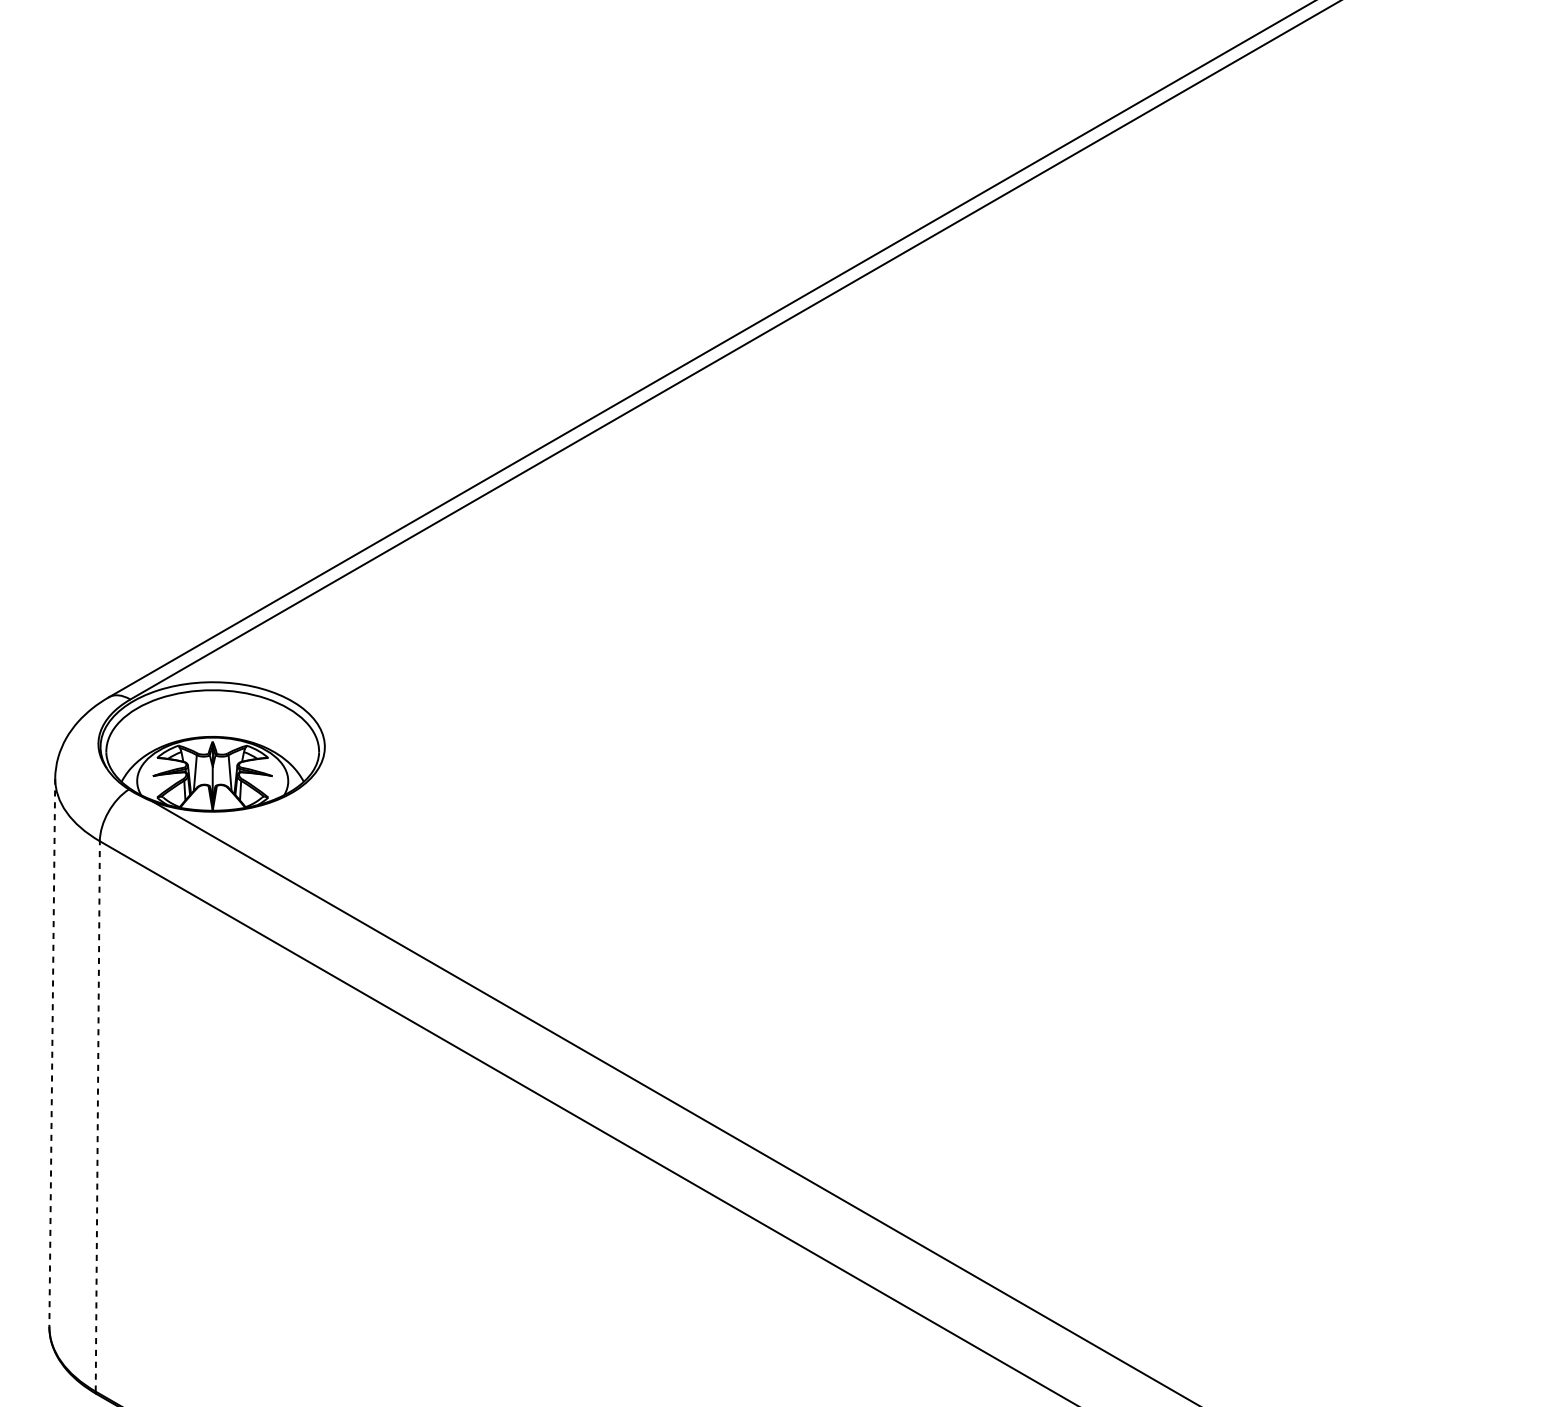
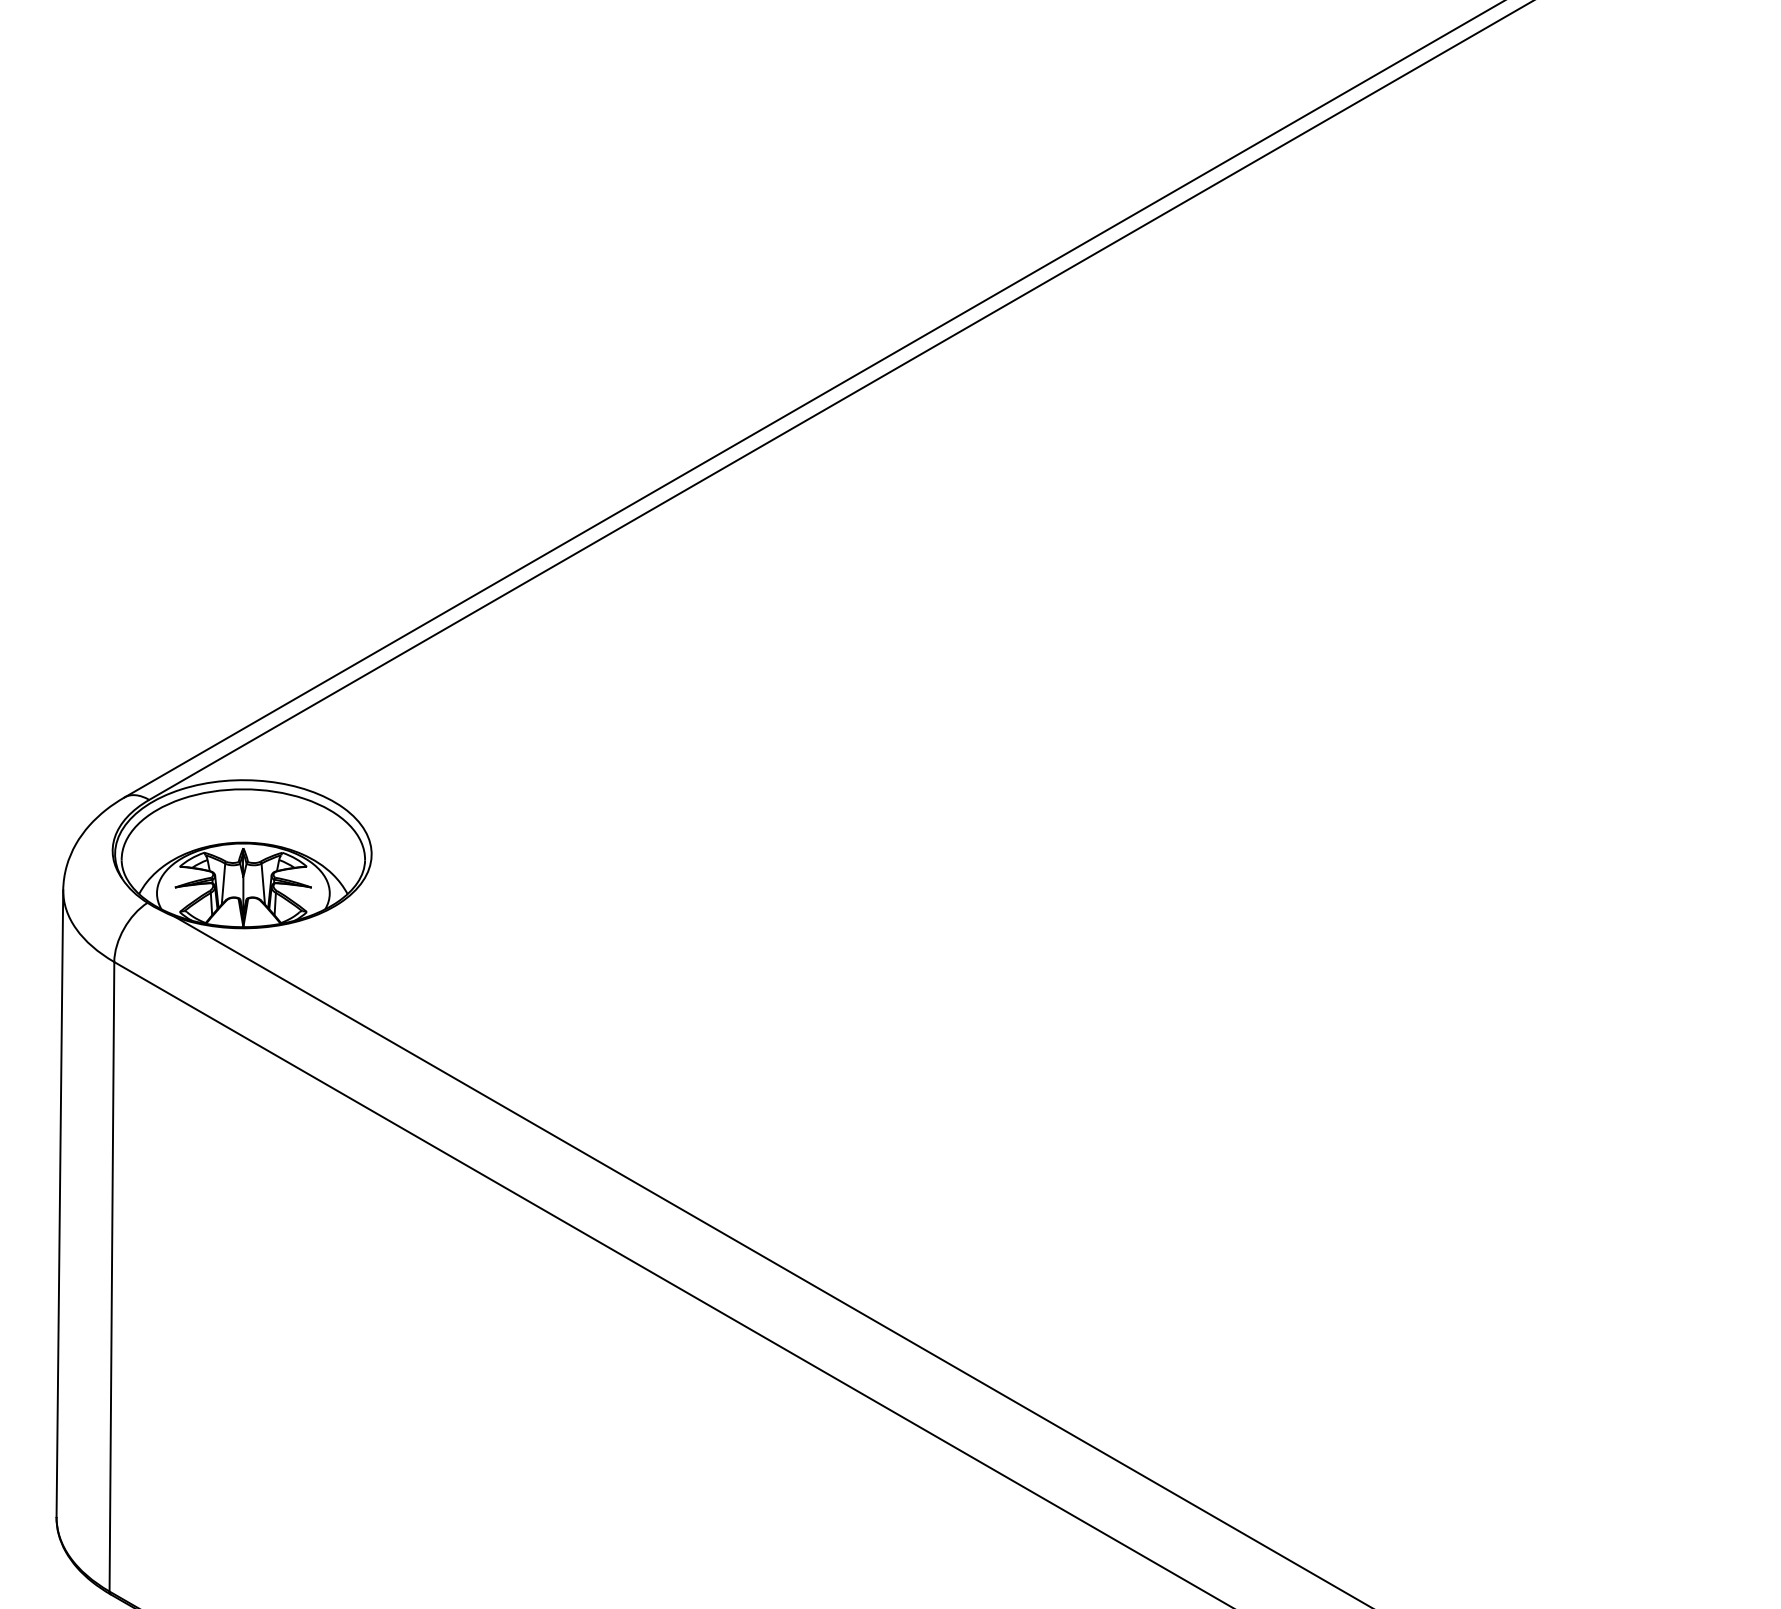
line: (51, 1053) -> (59, 1204), dashed -> solid
line: (97, 1116) -> (111, 1276), dashed -> solid

